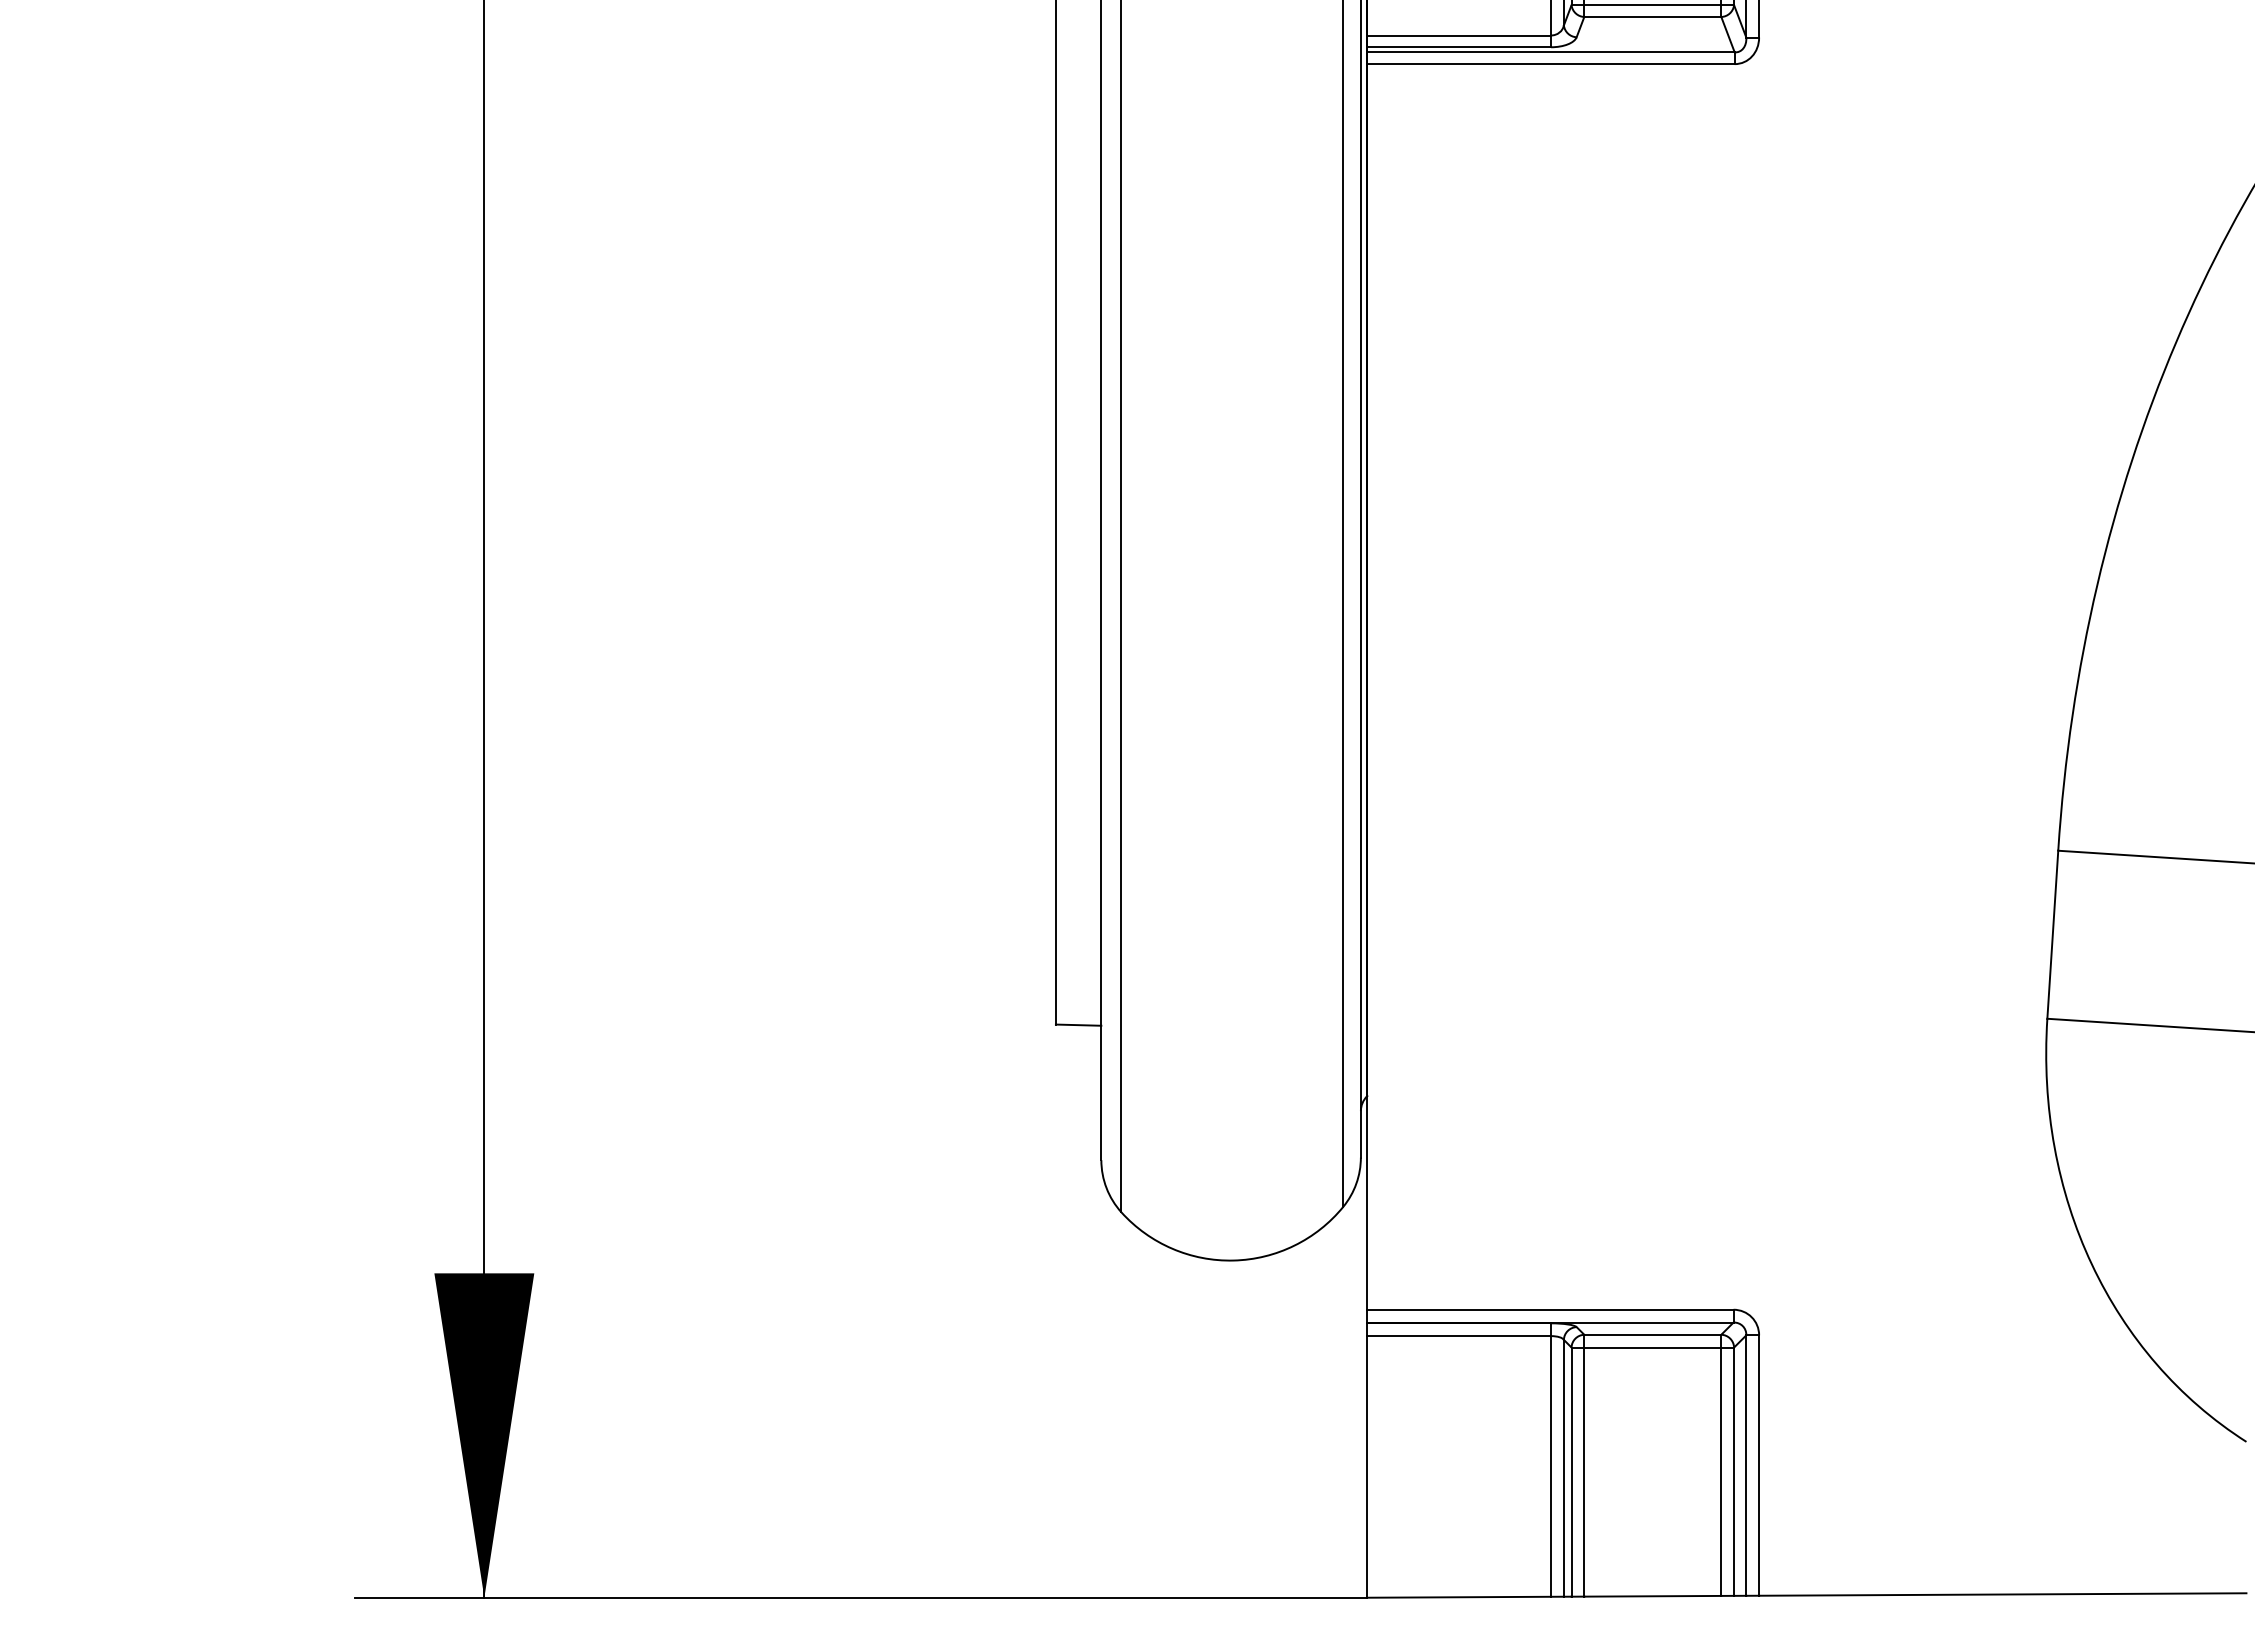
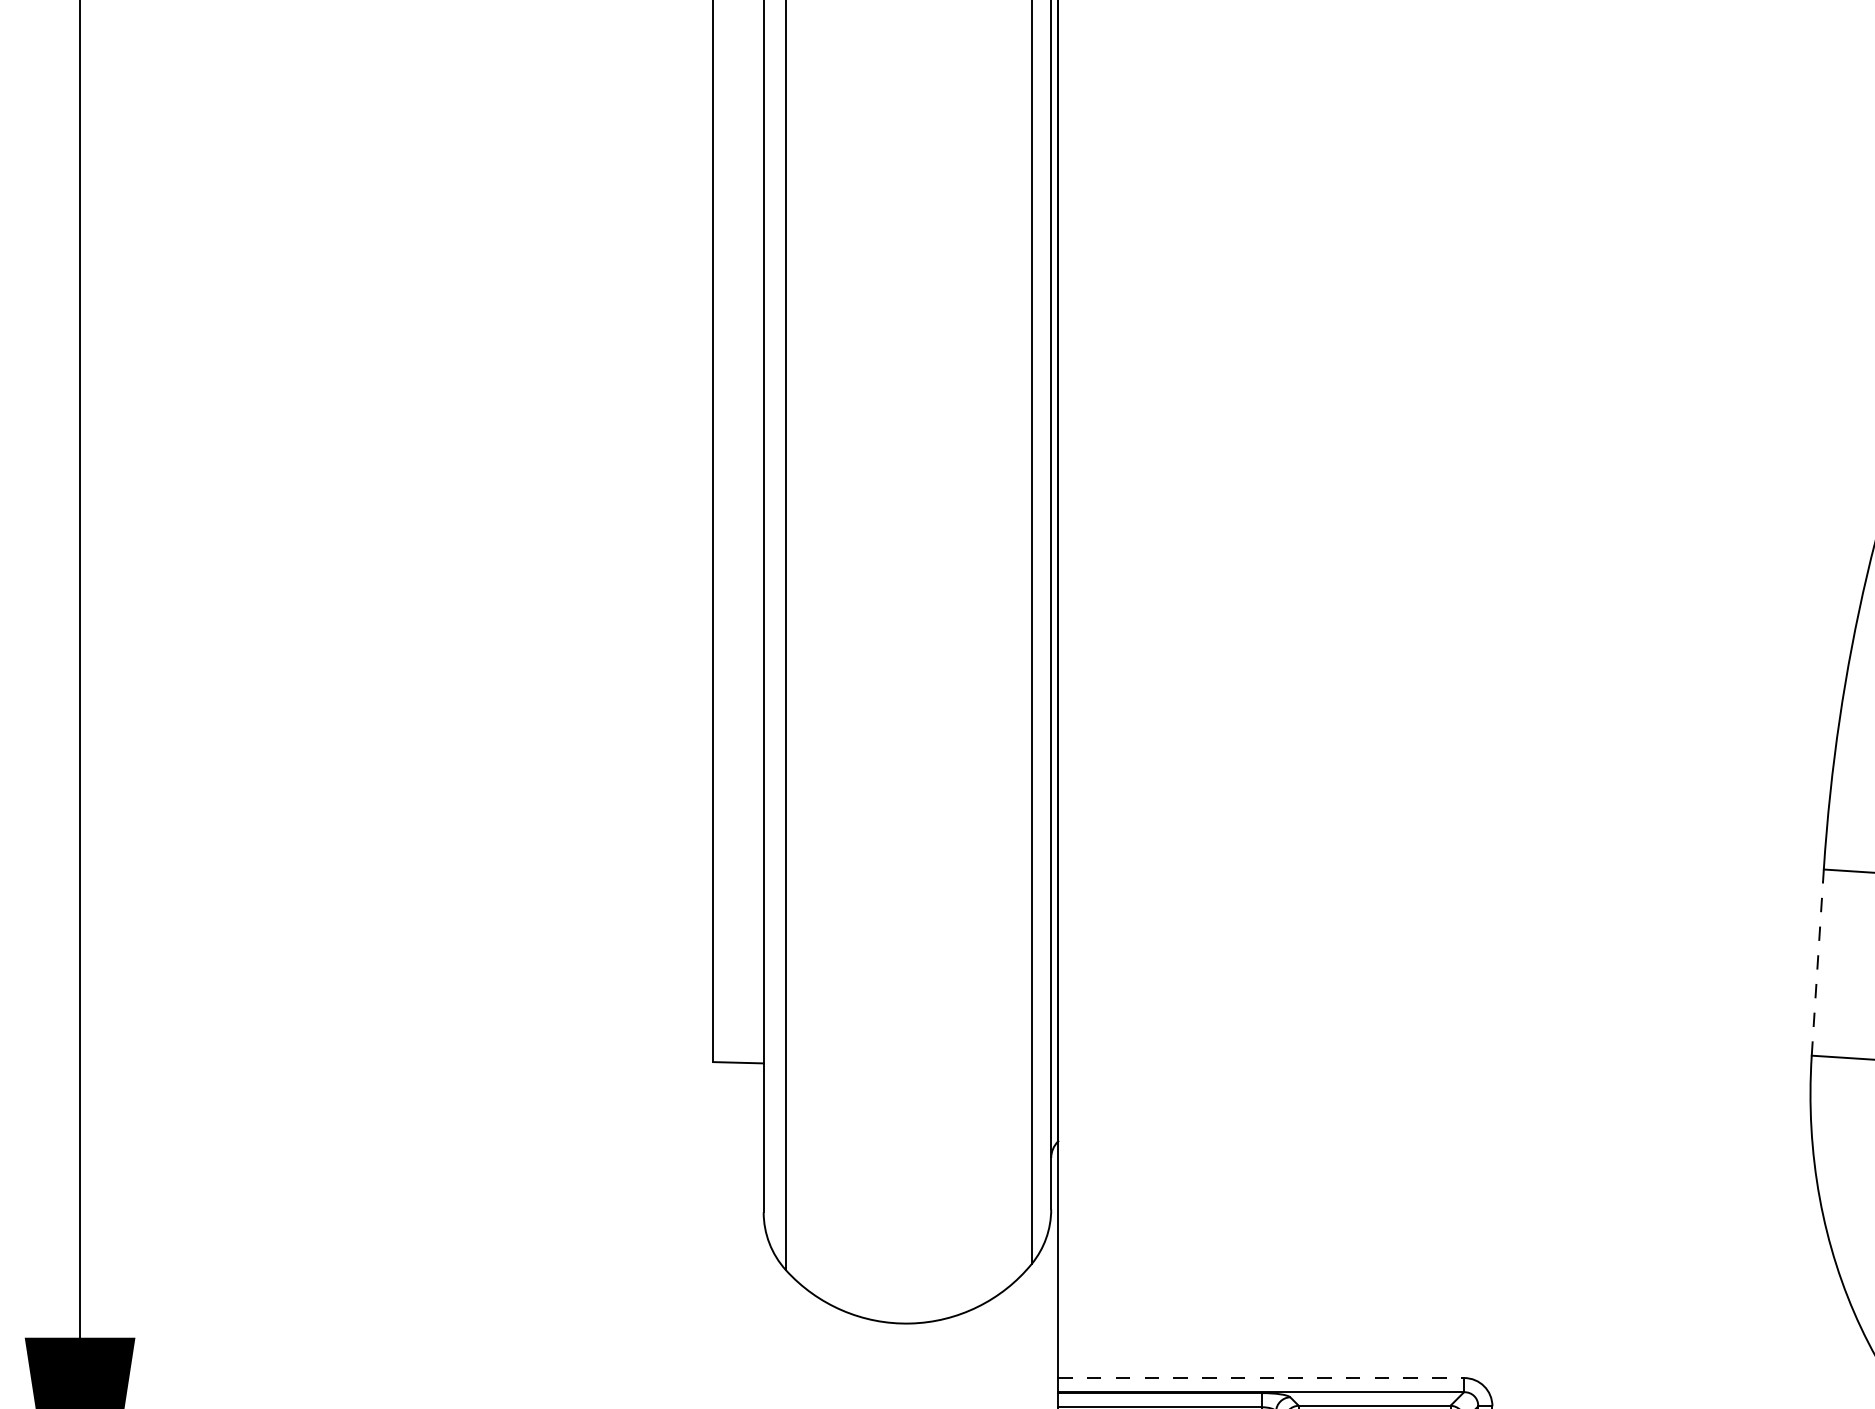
line: (2052, 934) -> (1817, 962), solid -> dashed
line: (1550, 1309) -> (1261, 1377), solid -> dashed

